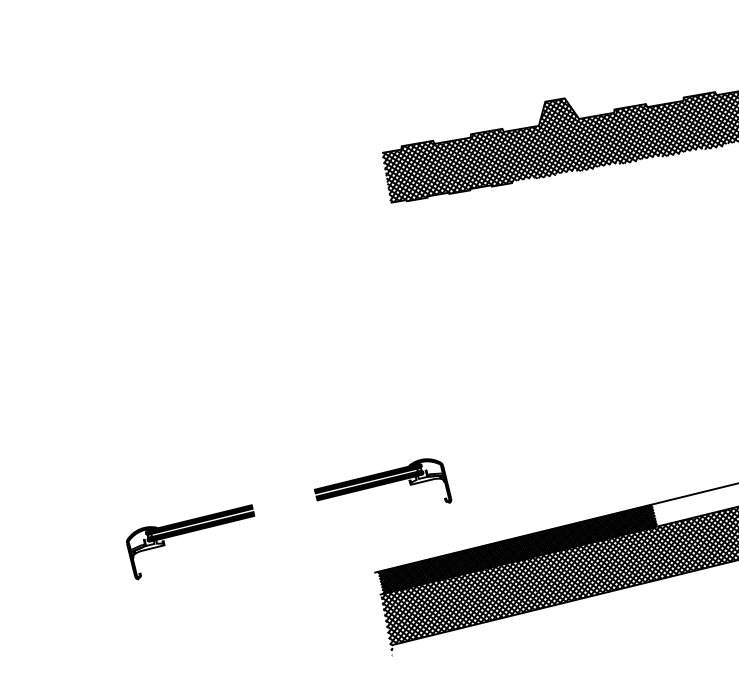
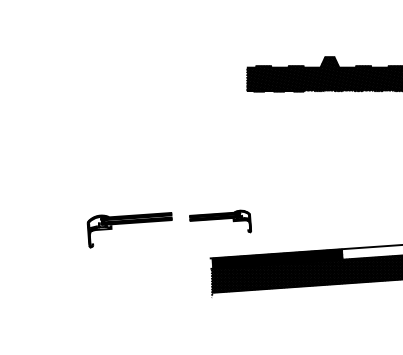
part: (191, 543) -> (129, 230), size x1.4

